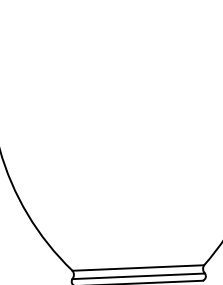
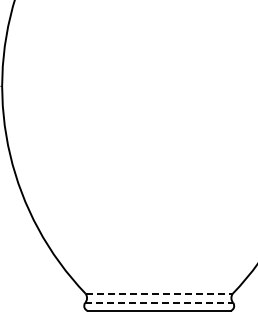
line: (138, 267) -> (159, 293), solid -> dashed
line: (138, 276) -> (159, 303), solid -> dashed

